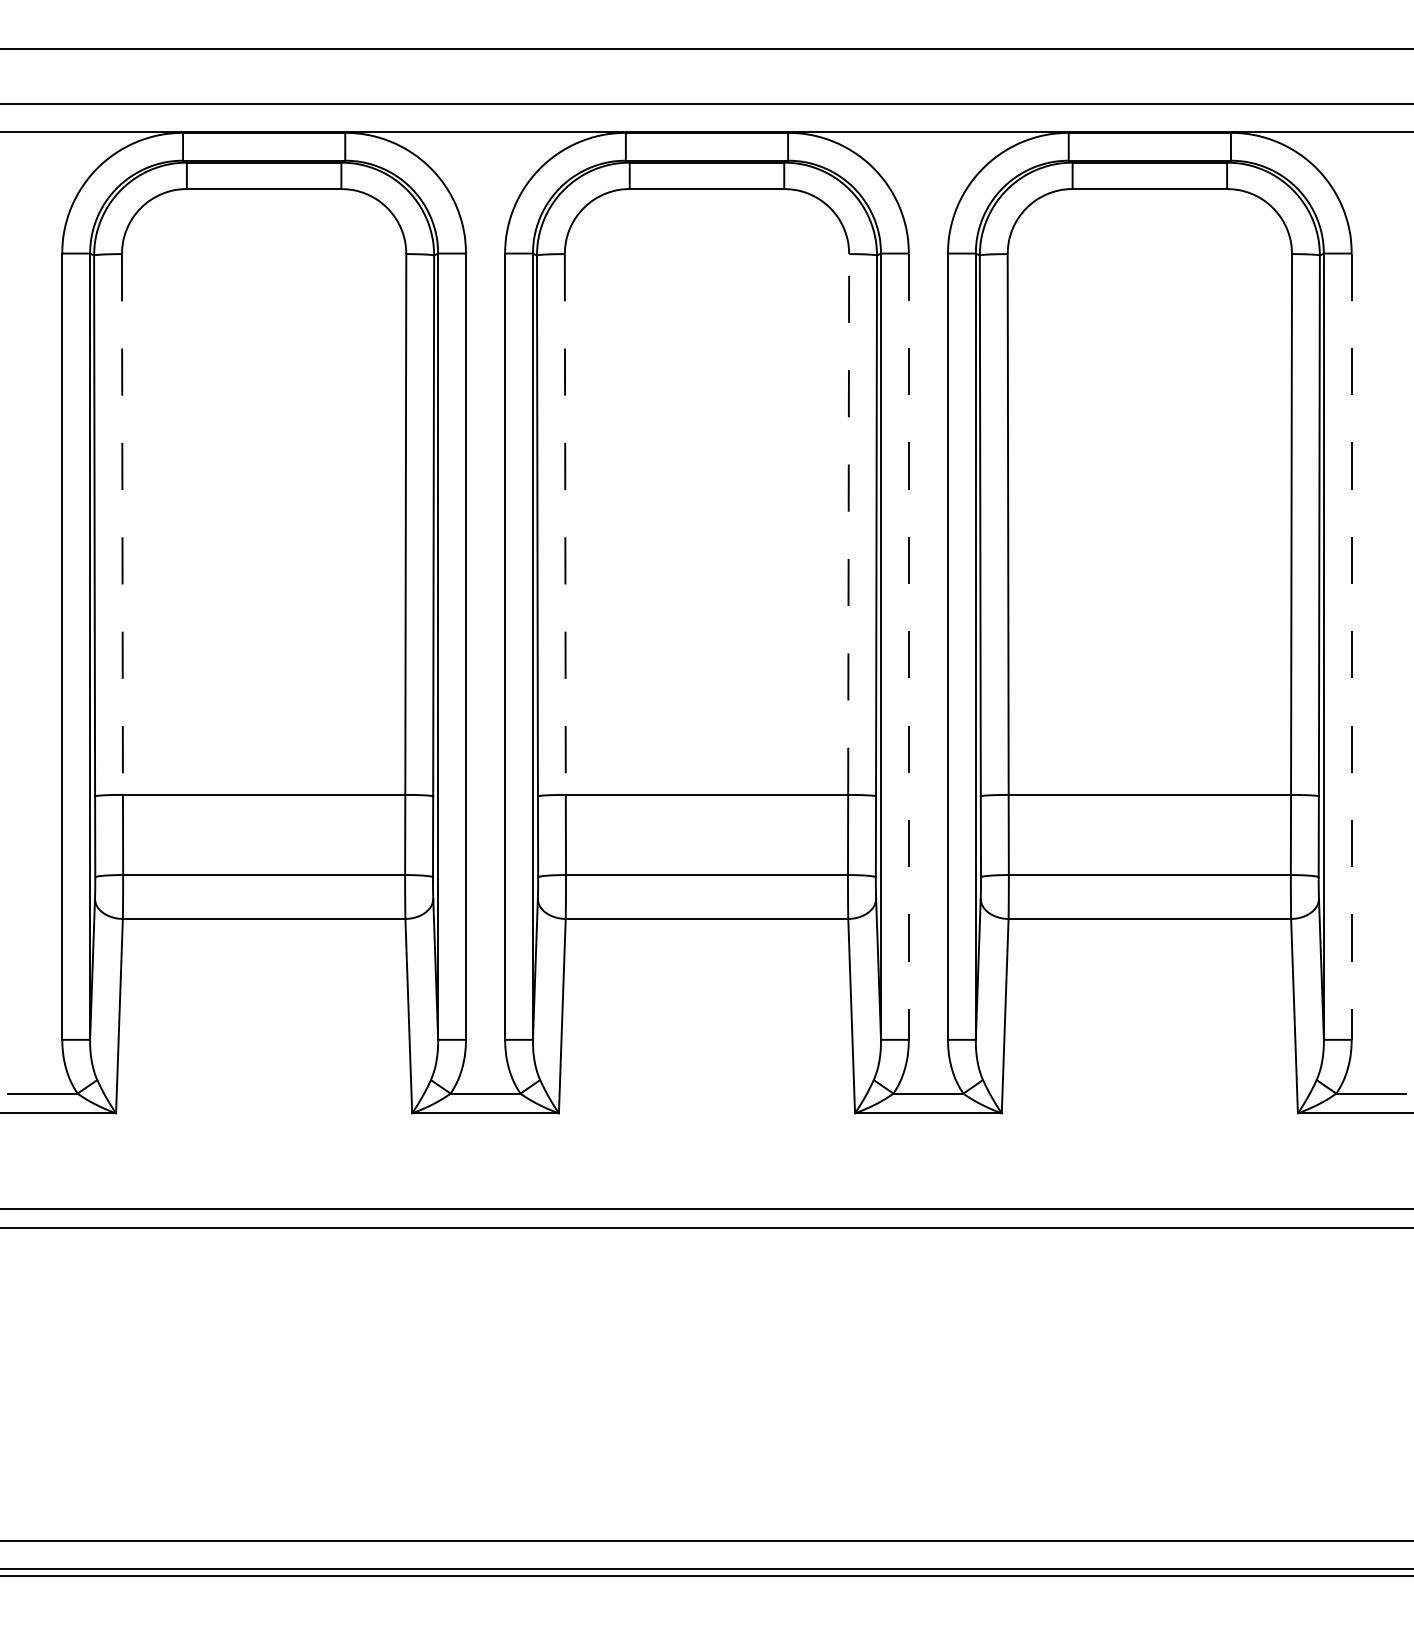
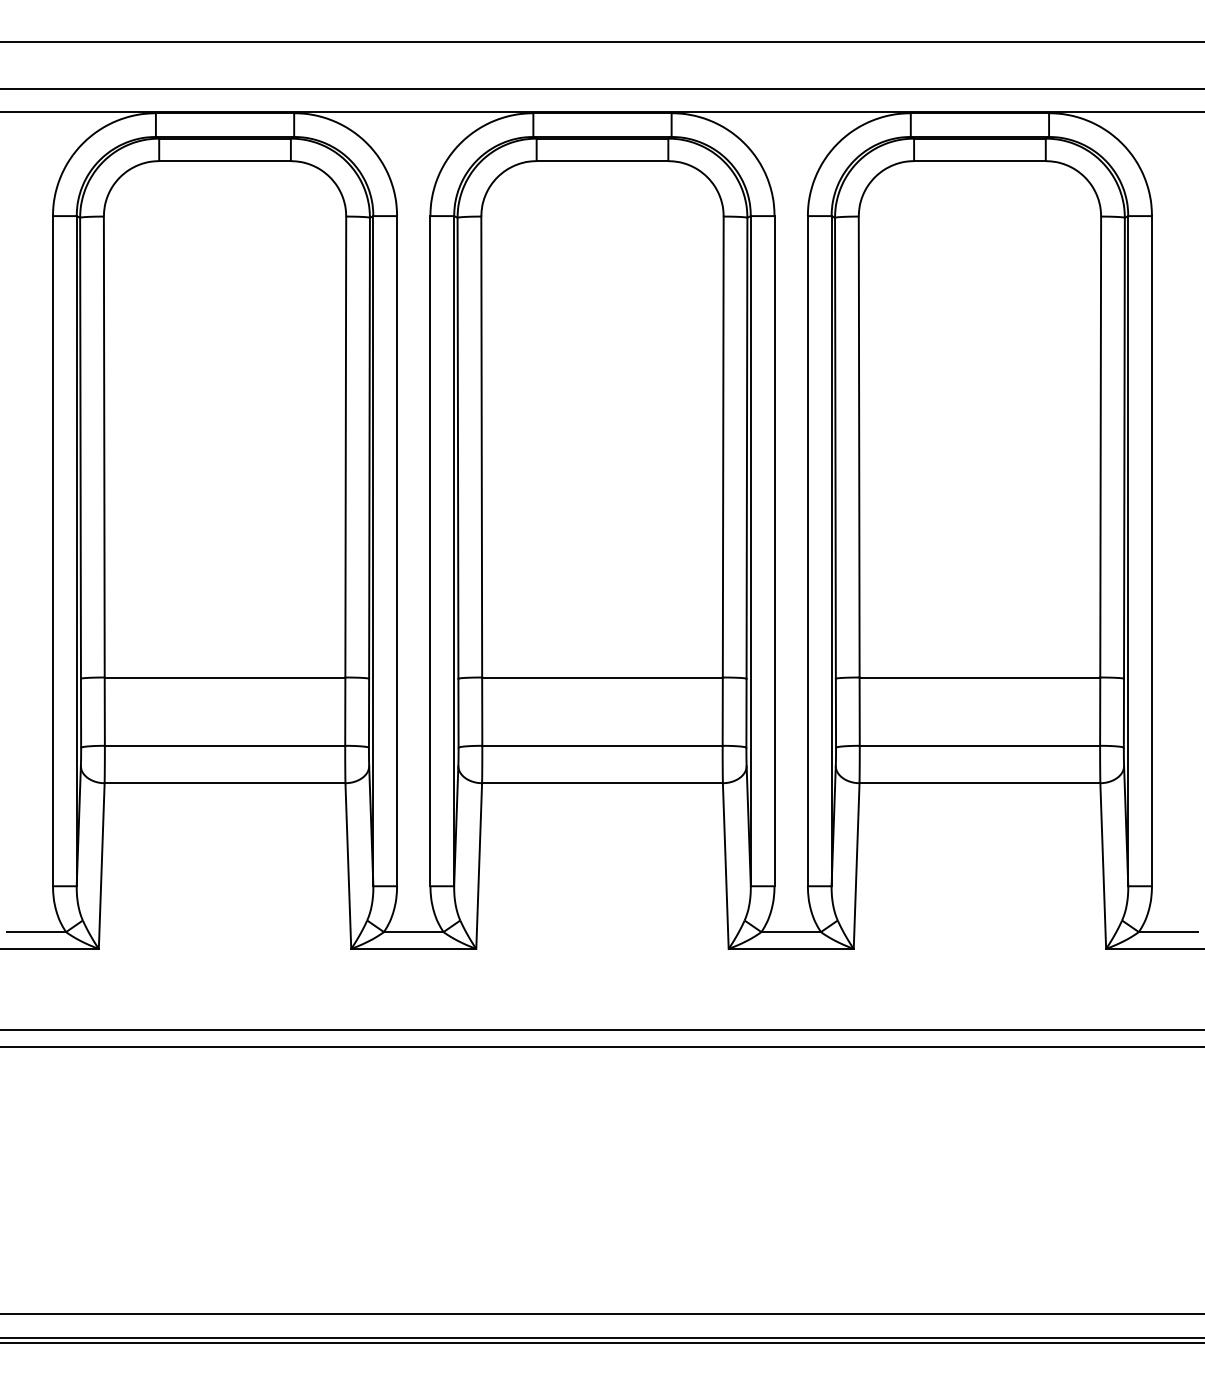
line: (848, 523) -> (723, 446), dashed -> solid
line: (122, 525) -> (104, 447), dashed -> solid
line: (565, 525) -> (481, 447), dashed -> solid
line: (908, 647) -> (774, 551), dashed -> solid
line: (1352, 647) -> (1152, 551), dashed -> solid

